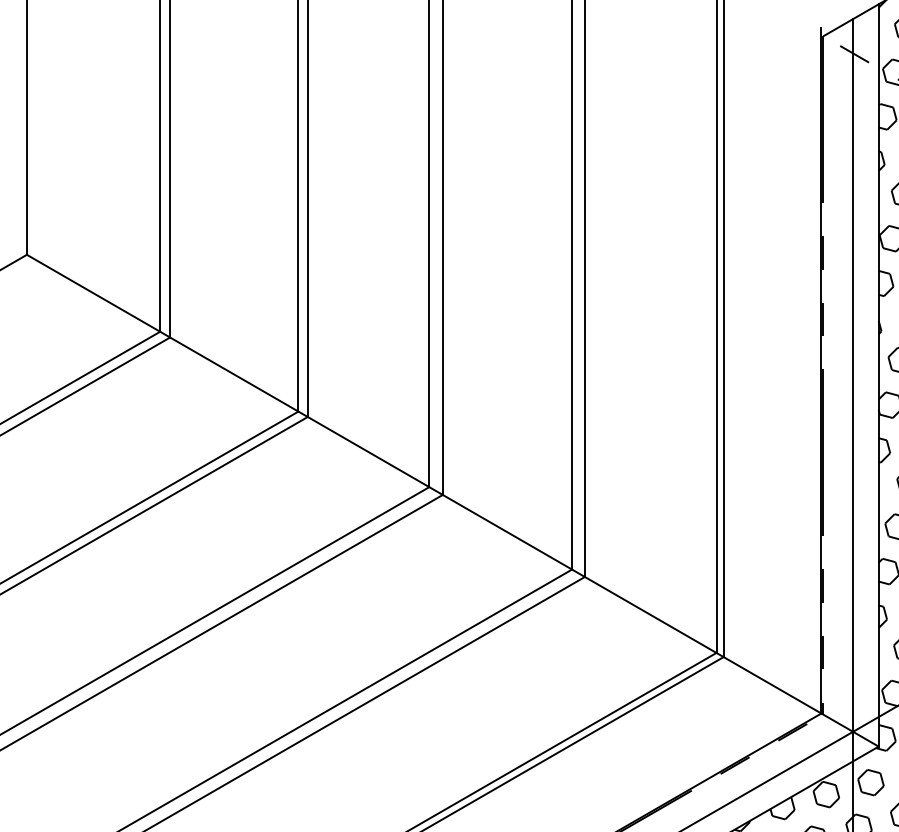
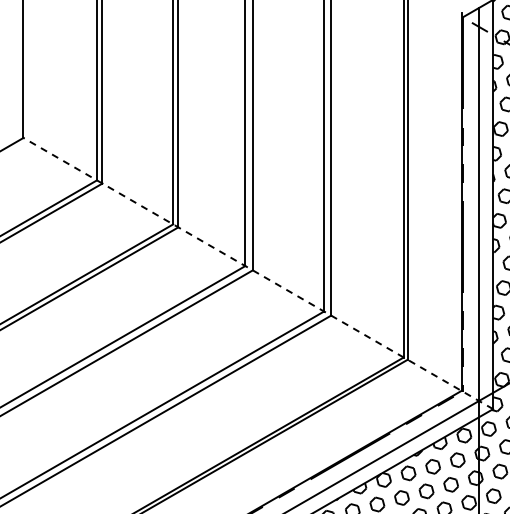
line: (451, 500) -> (257, 273), solid -> dashed

